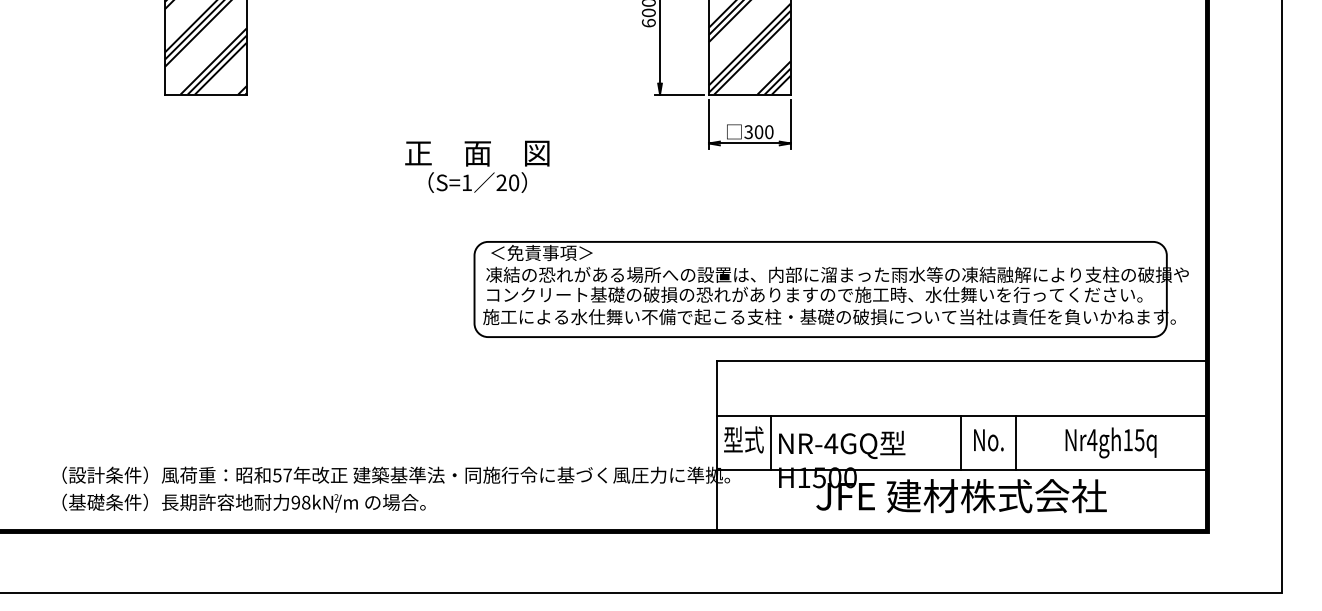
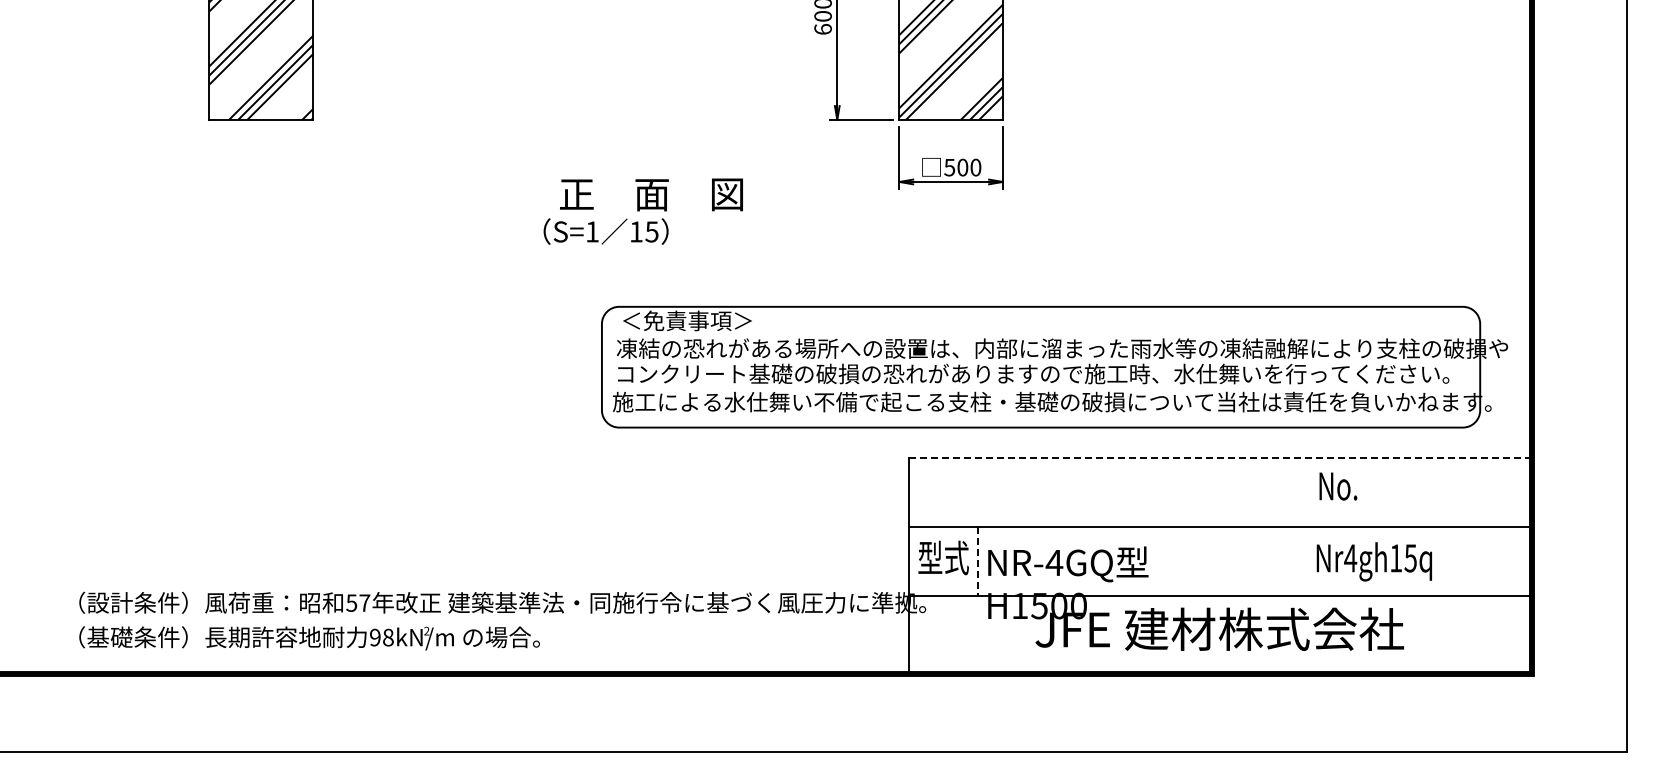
text: (748, 131) -> (949, 166), 300 -> 500
text: (477, 153) -> (651, 194), moved
text: (508, 182) -> (644, 231), 20 -> 15
line: (961, 361) -> (1219, 458), solid -> dashed
text: (988, 440) -> (1338, 486), moved
line: (771, 442) -> (978, 561), solid -> dashed
line: (961, 442) -> (1219, 561), removed
line: (1015, 442) -> (1288, 561), removed
text: (1110, 442) -> (1373, 561), moved

